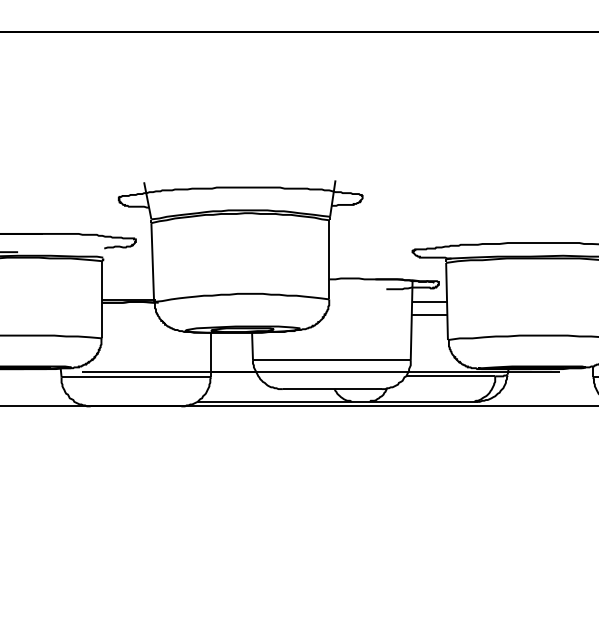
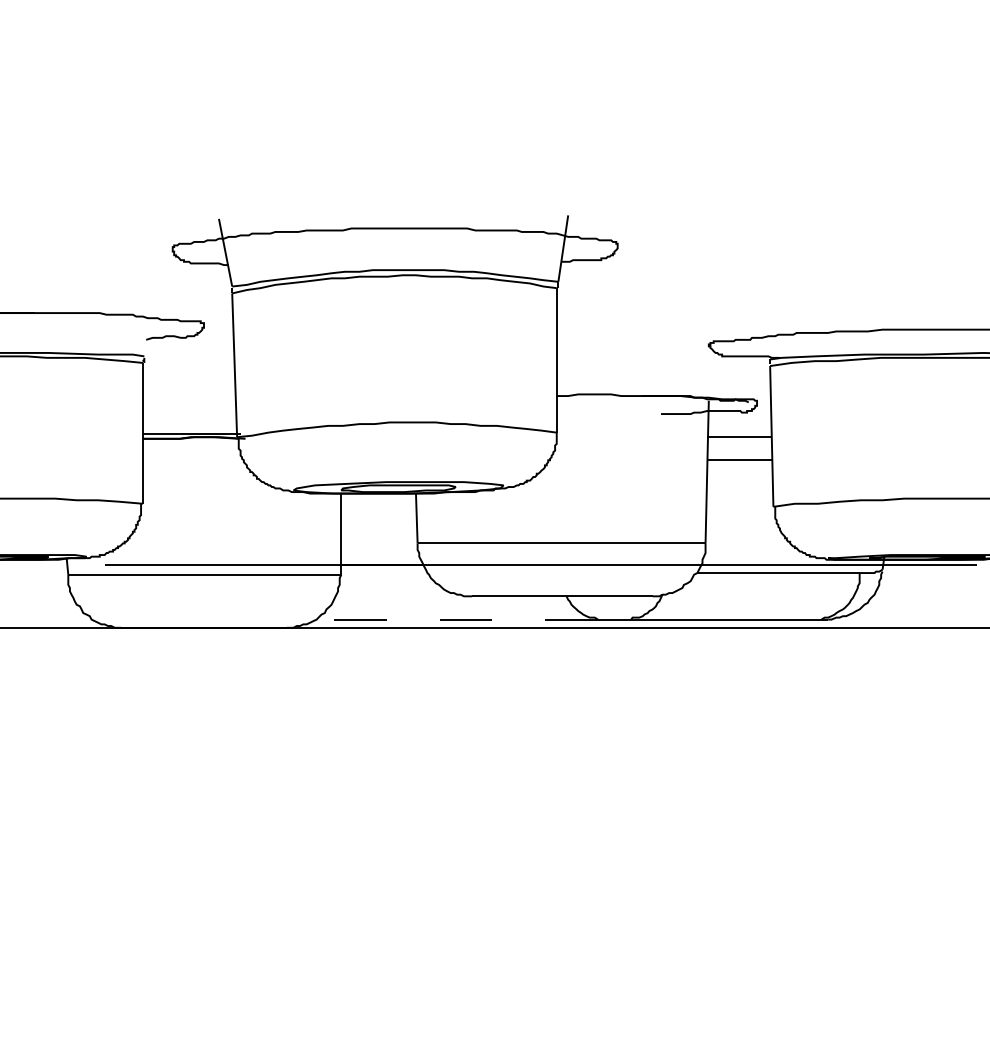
line: (274, 401) -> (456, 618), solid -> dashed

